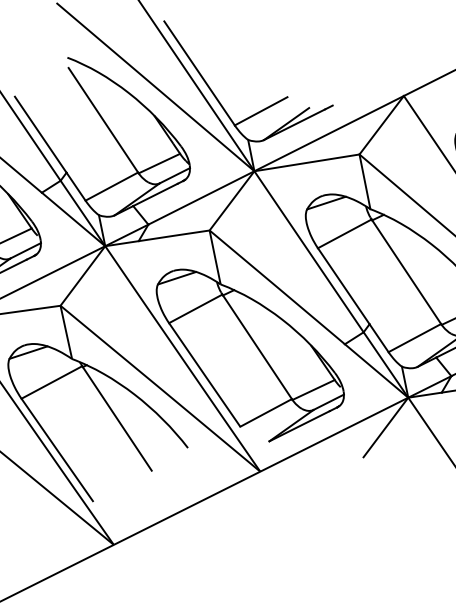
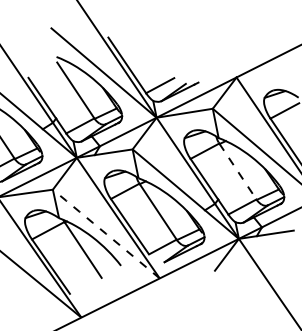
line: (405, 271) -> (237, 171), solid -> dashed
arc: (160, 389) -> (106, 234), solid -> dashed

